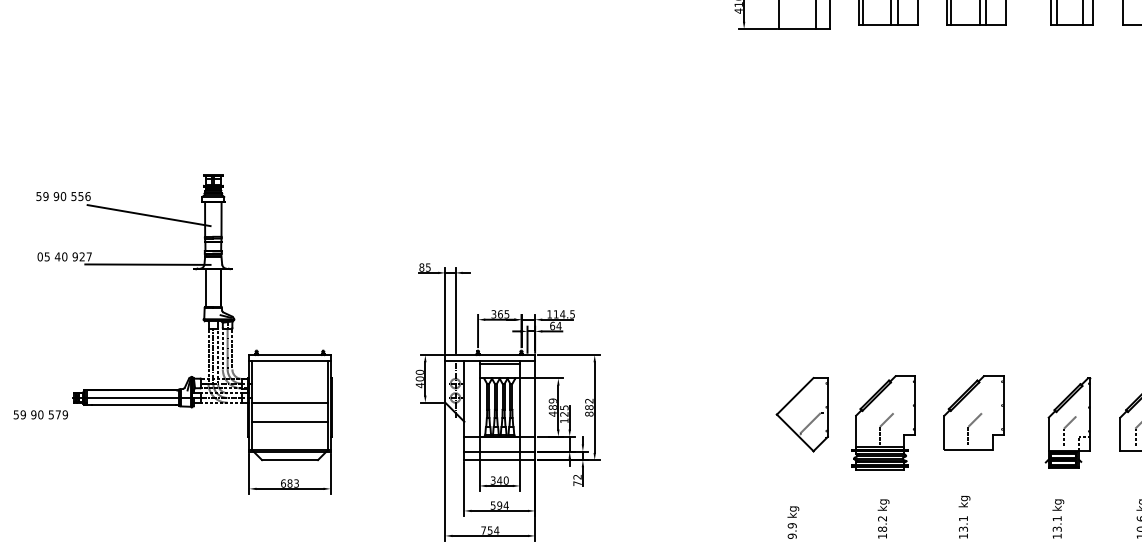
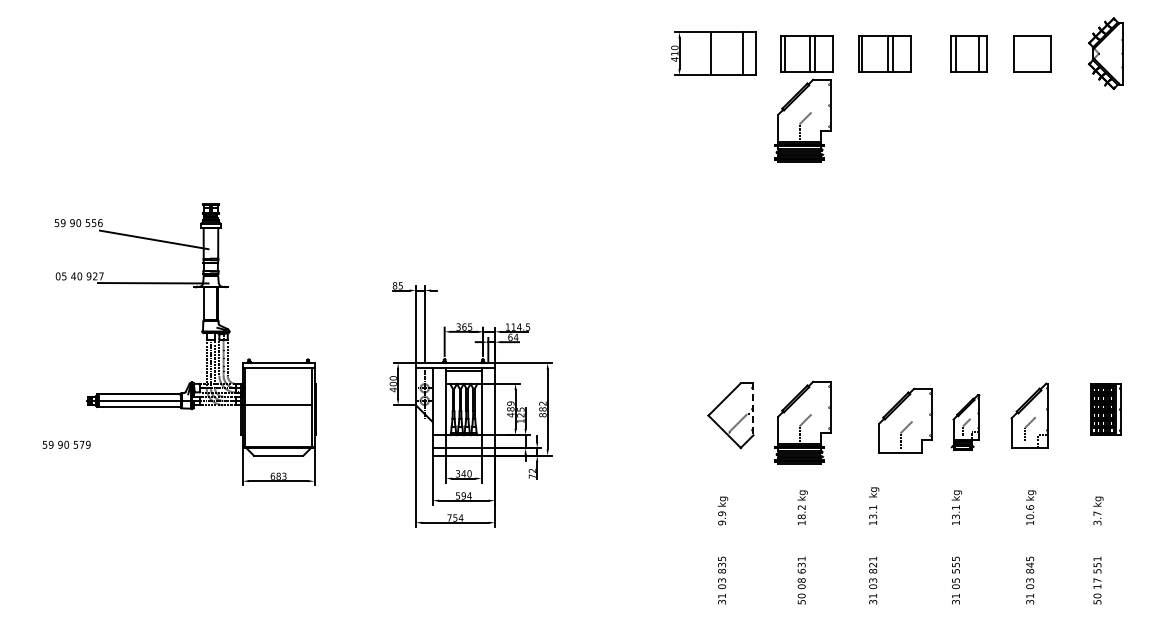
part: (883, 80) -> (802, 120), added
line: (827, 407) -> (753, 409), solid -> dashed
part: (974, 412) -> (905, 420), moved
text: (40, 414) -> (66, 444), moved
line: (289, 421) -> (278, 421), removed
part: (1068, 422) -> (965, 422), size x0.7

